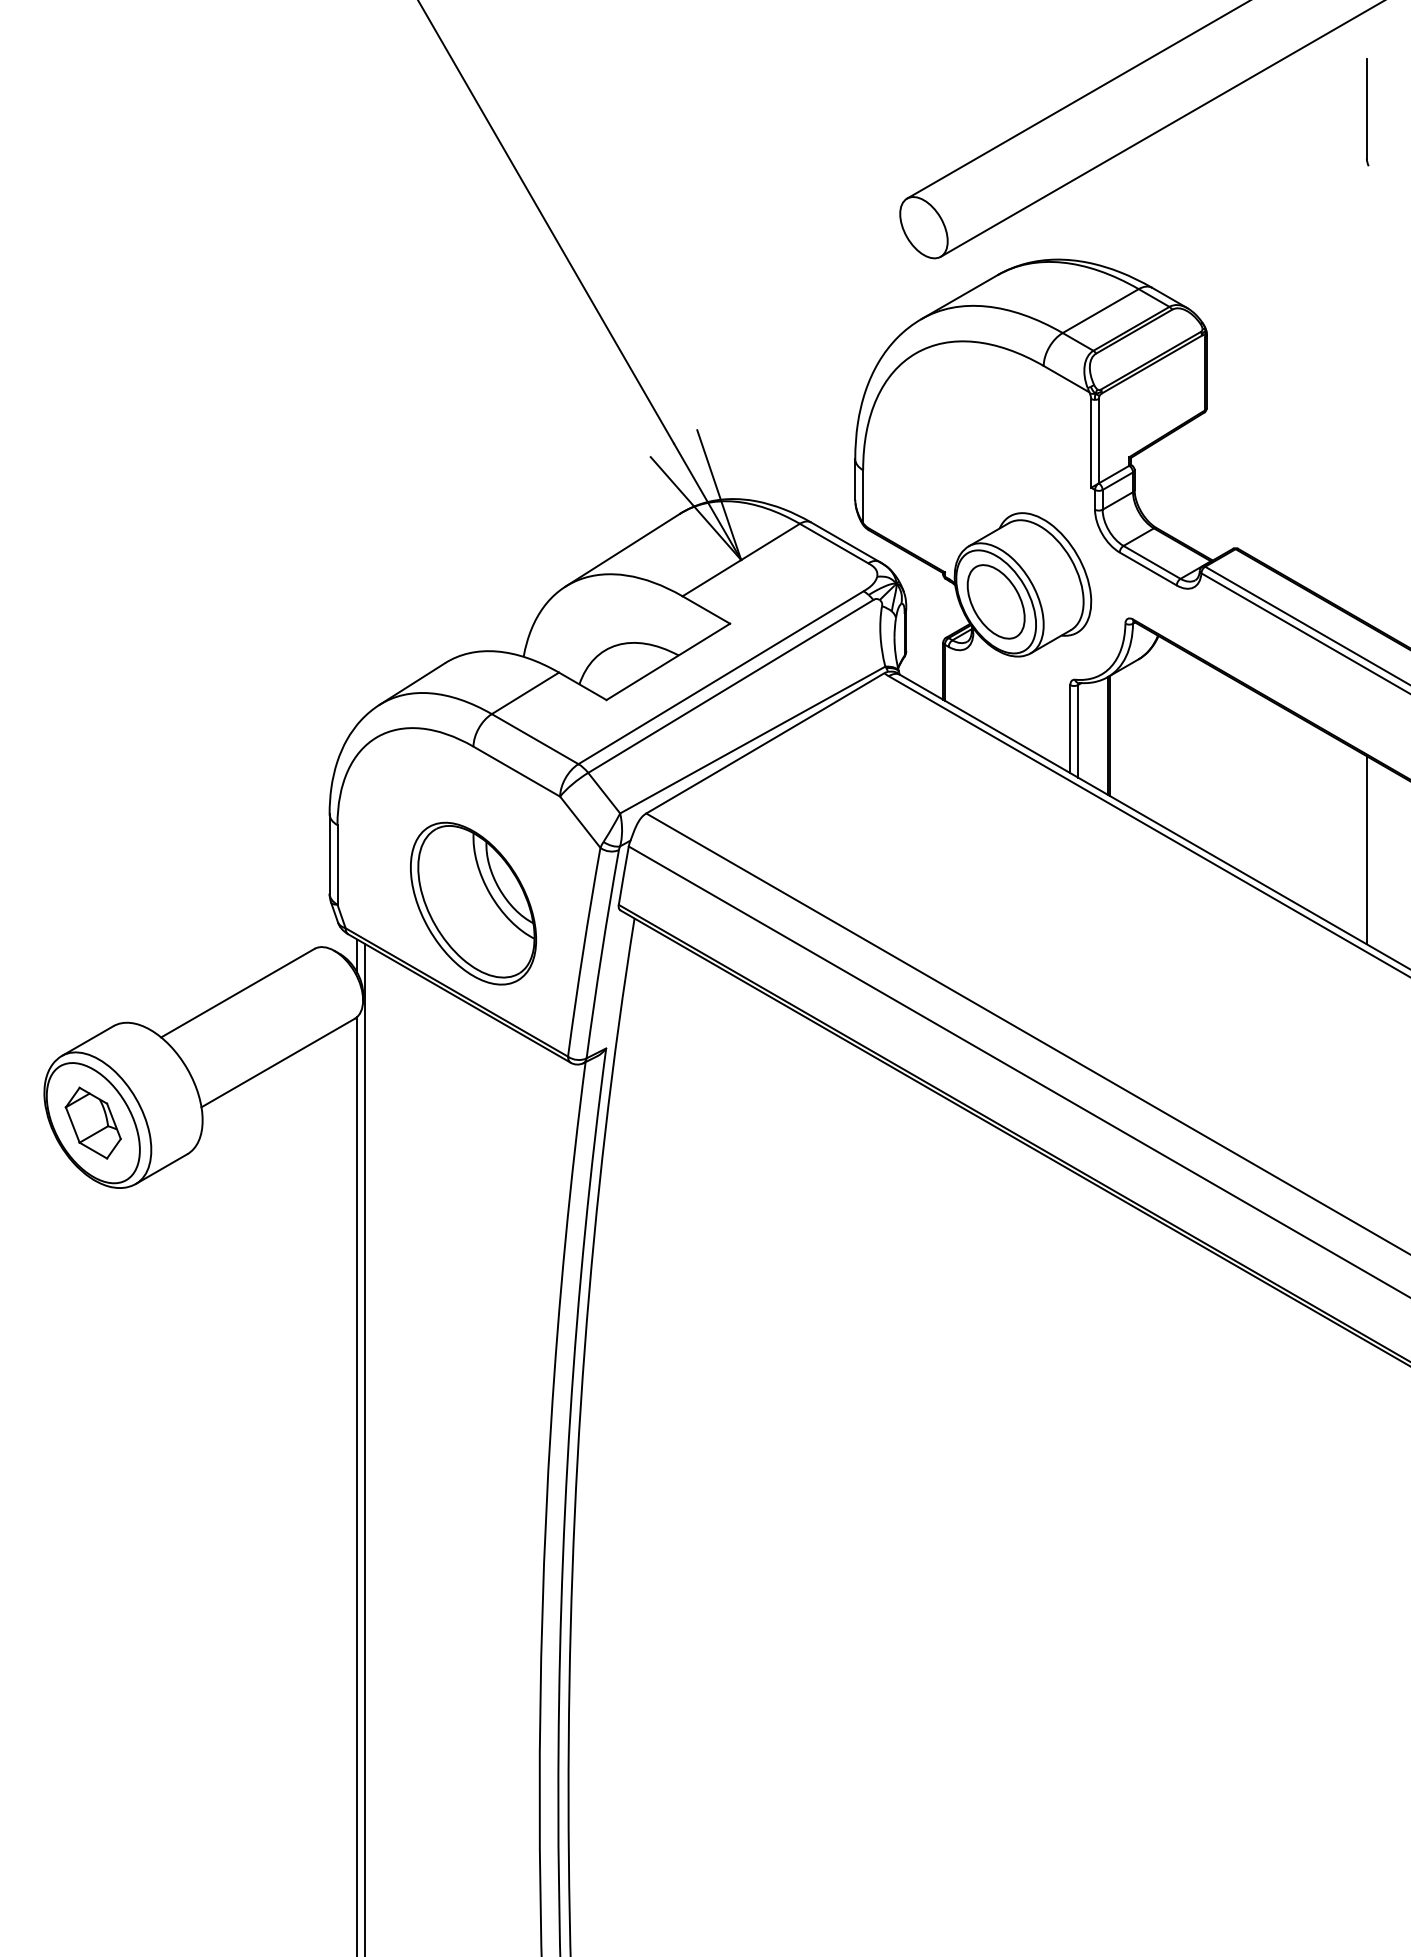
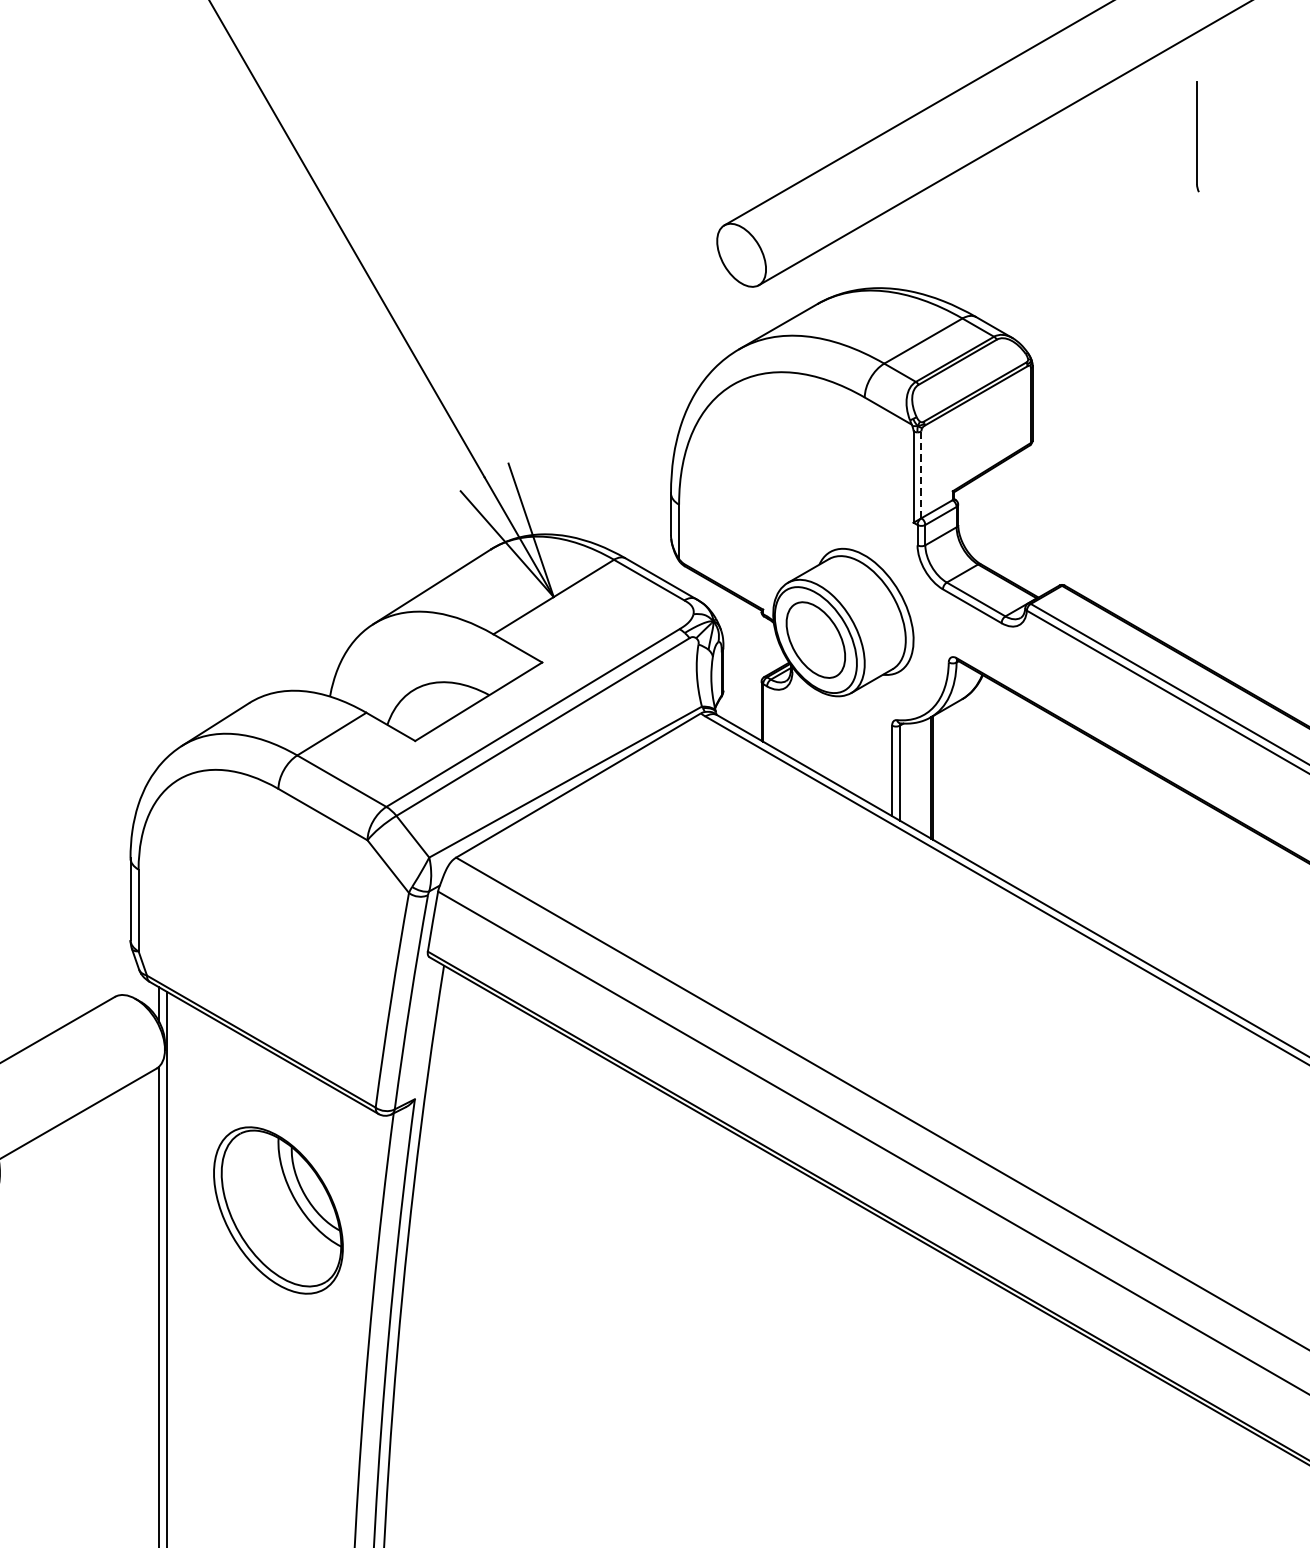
line: (1098, 440) -> (921, 474), solid -> dashed
line: (1366, 850) -> (1196, 895), removed
part: (473, 903) -> (278, 1210), moved

